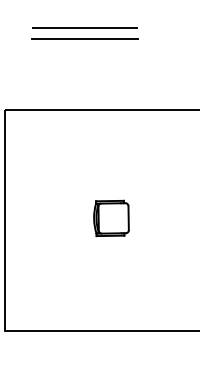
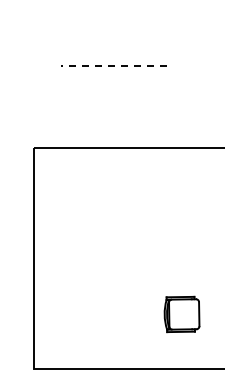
line: (84, 28) -> (113, 66), solid -> dashed
line: (84, 38) -> (113, 76), removed
part: (110, 218) -> (181, 314), moved

